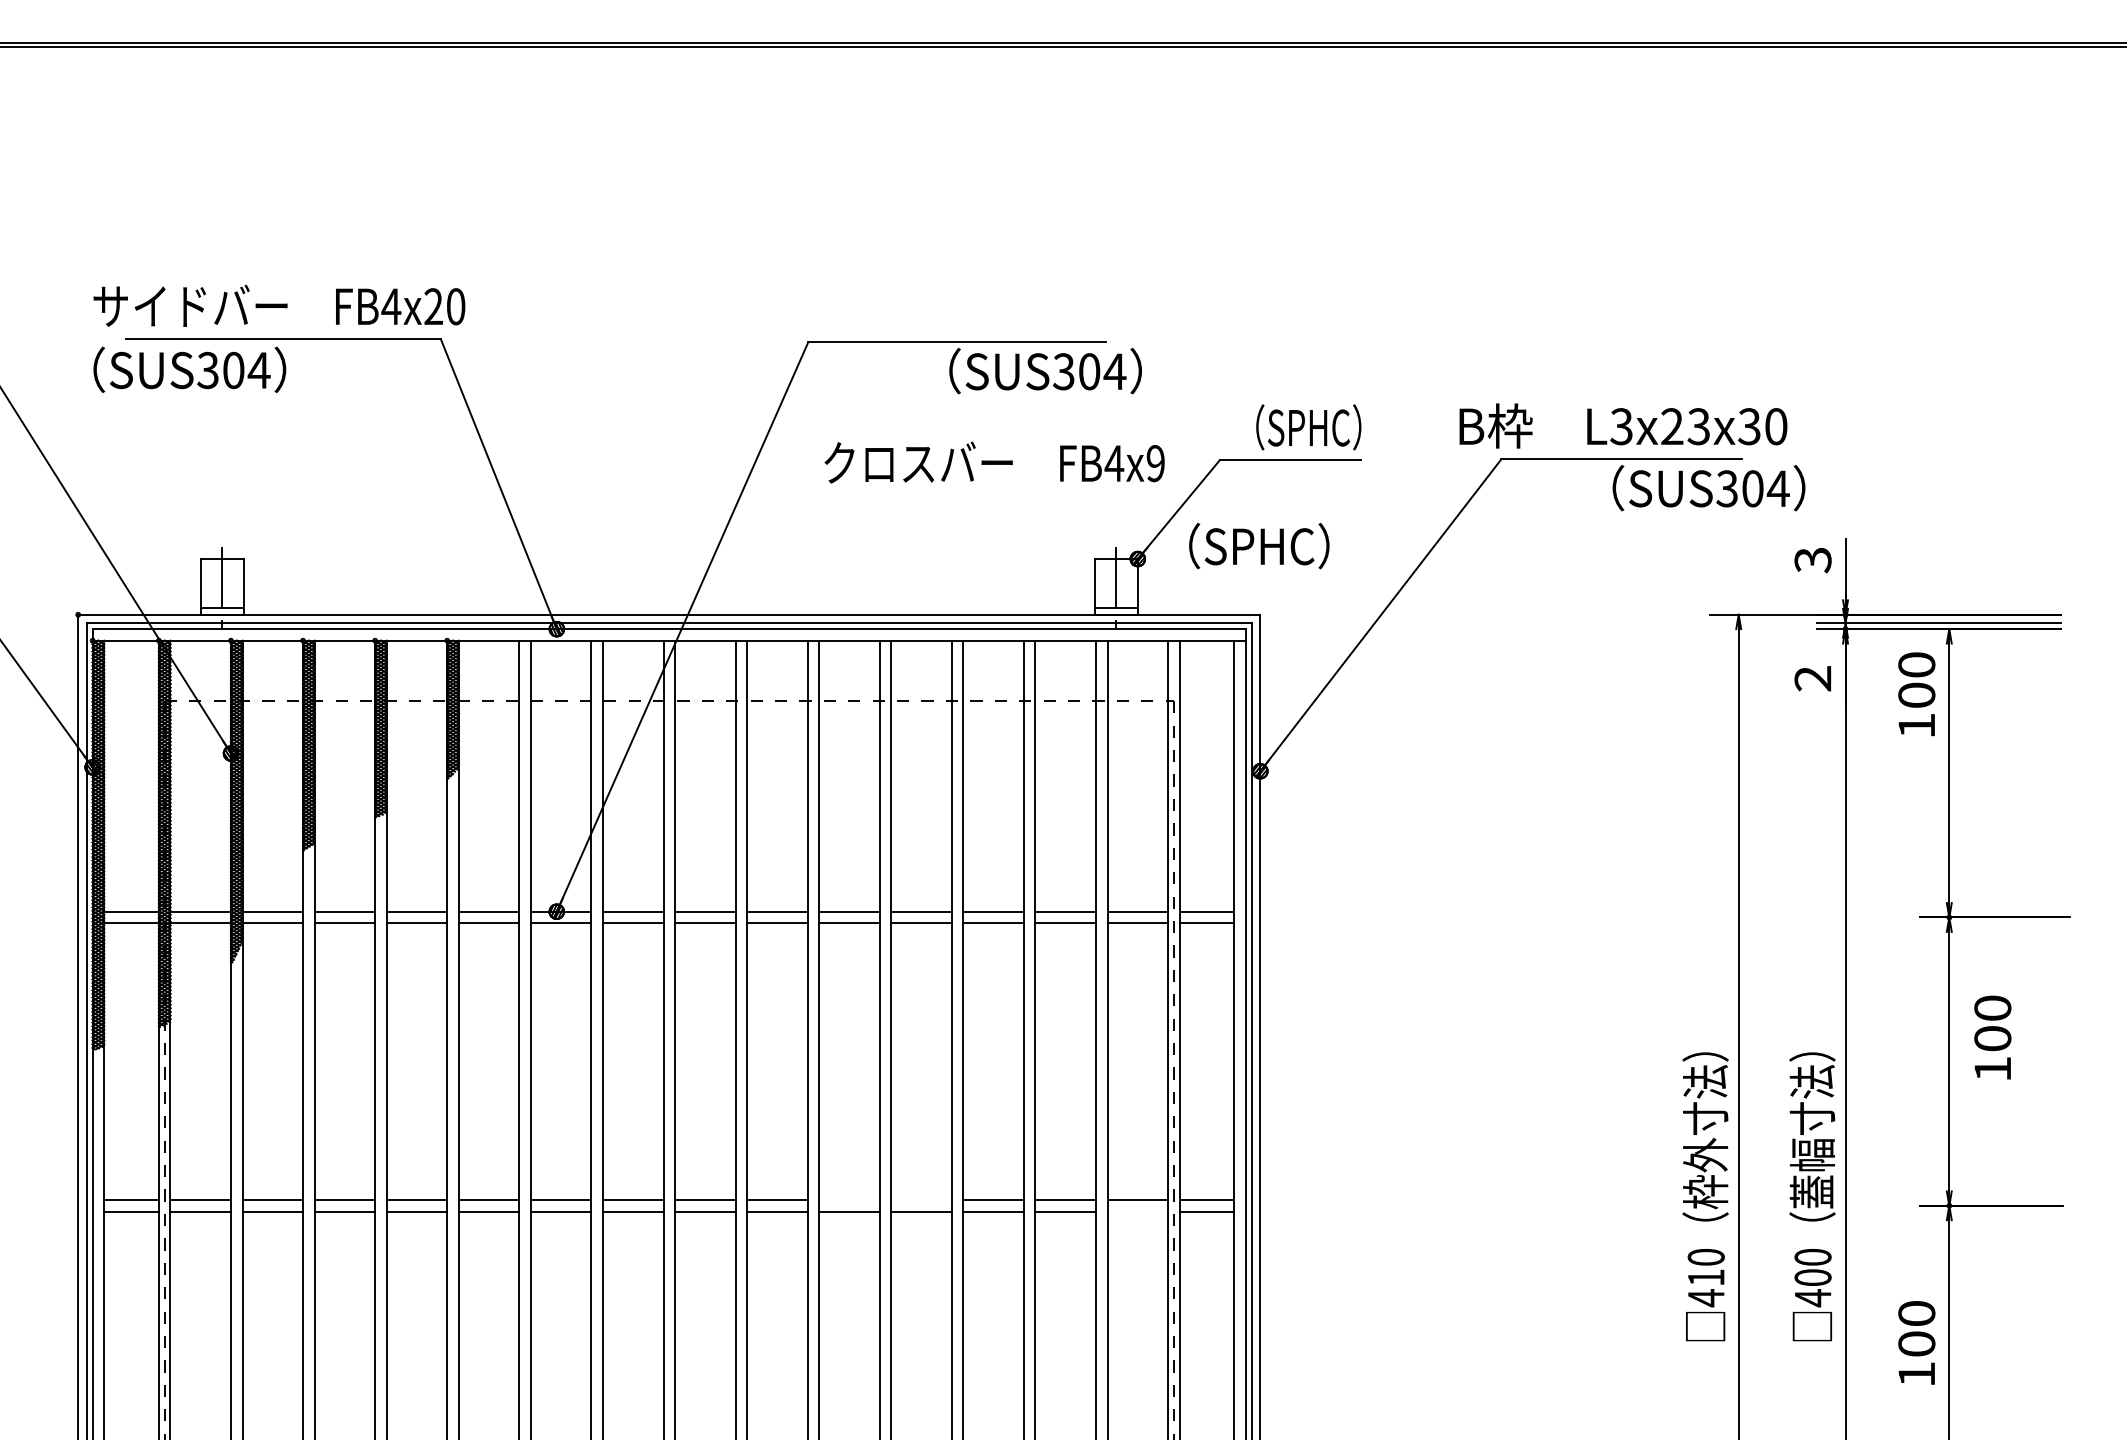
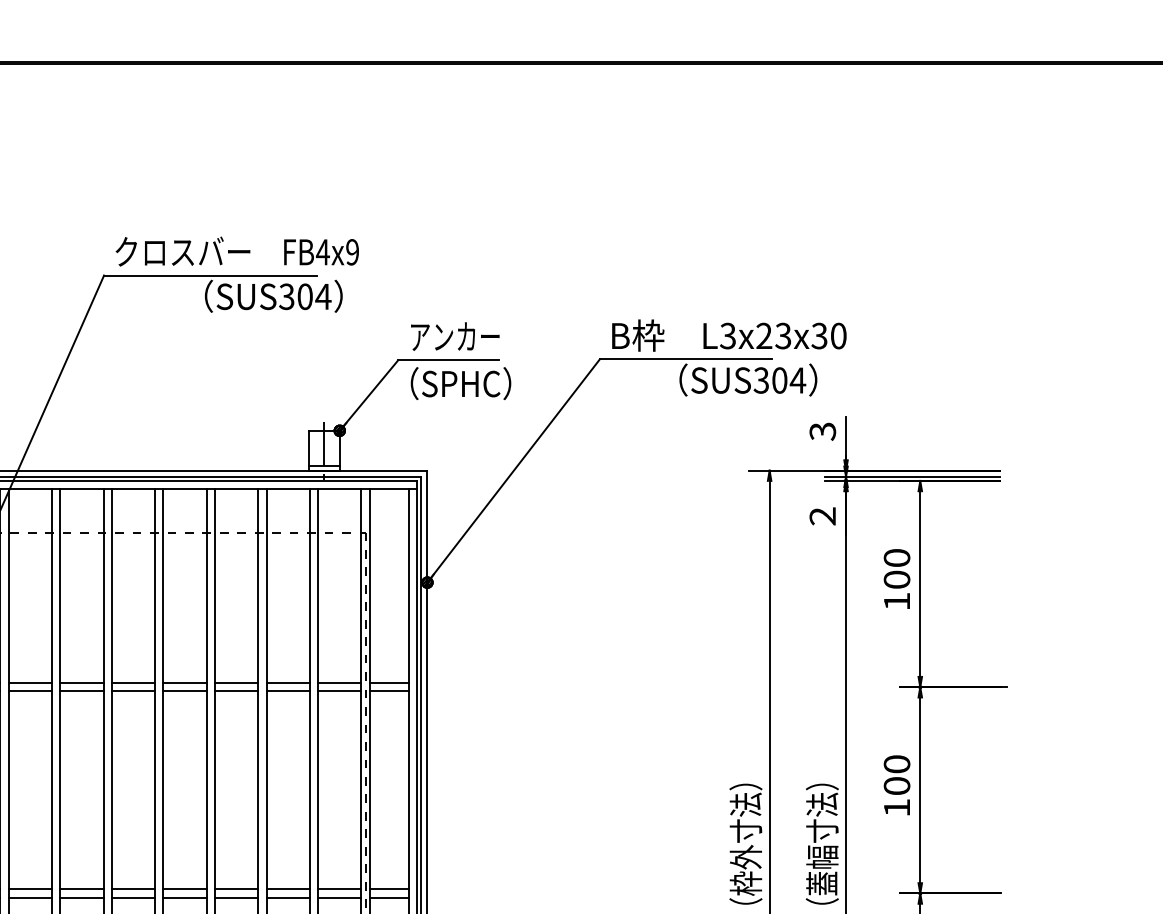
text: (1623, 425) -> (729, 335), moved
text: (1299, 427) -> (455, 336), （SPHC） -> アンカー
text: (994, 462) -> (237, 251), moved
text: (1259, 546) -> (461, 383), moved
text: (1916, 694) -> (896, 579), moved
text: (1992, 1037) -> (896, 785), moved
line: (849, 1200) -> (133, 889), added
line: (921, 1200) -> (184, 889), added
line: (1137, 1211) -> (339, 897), added

